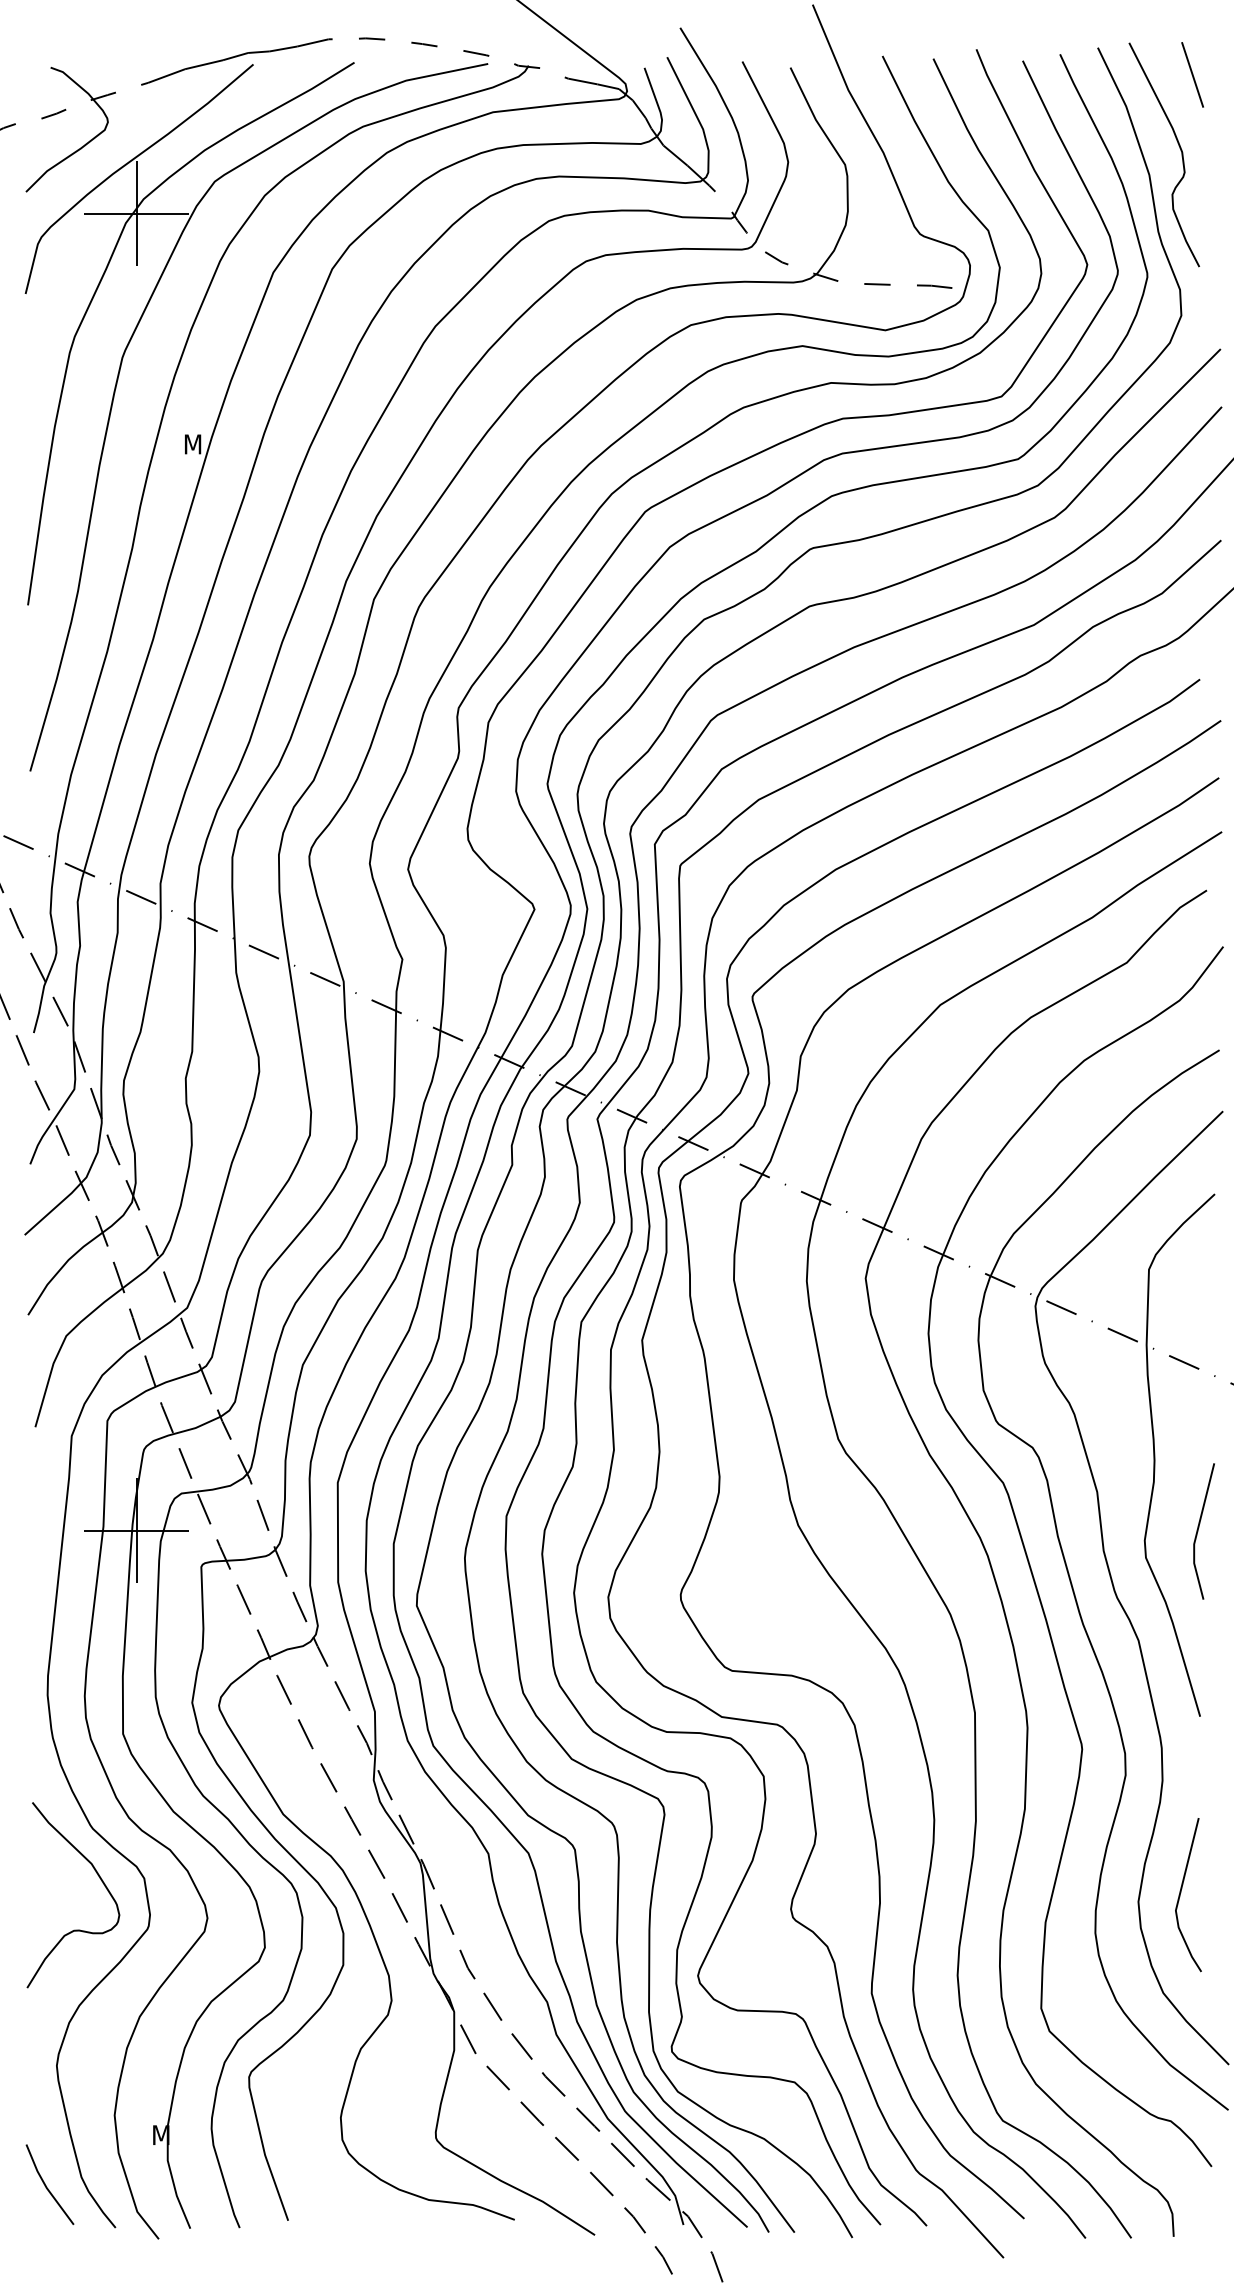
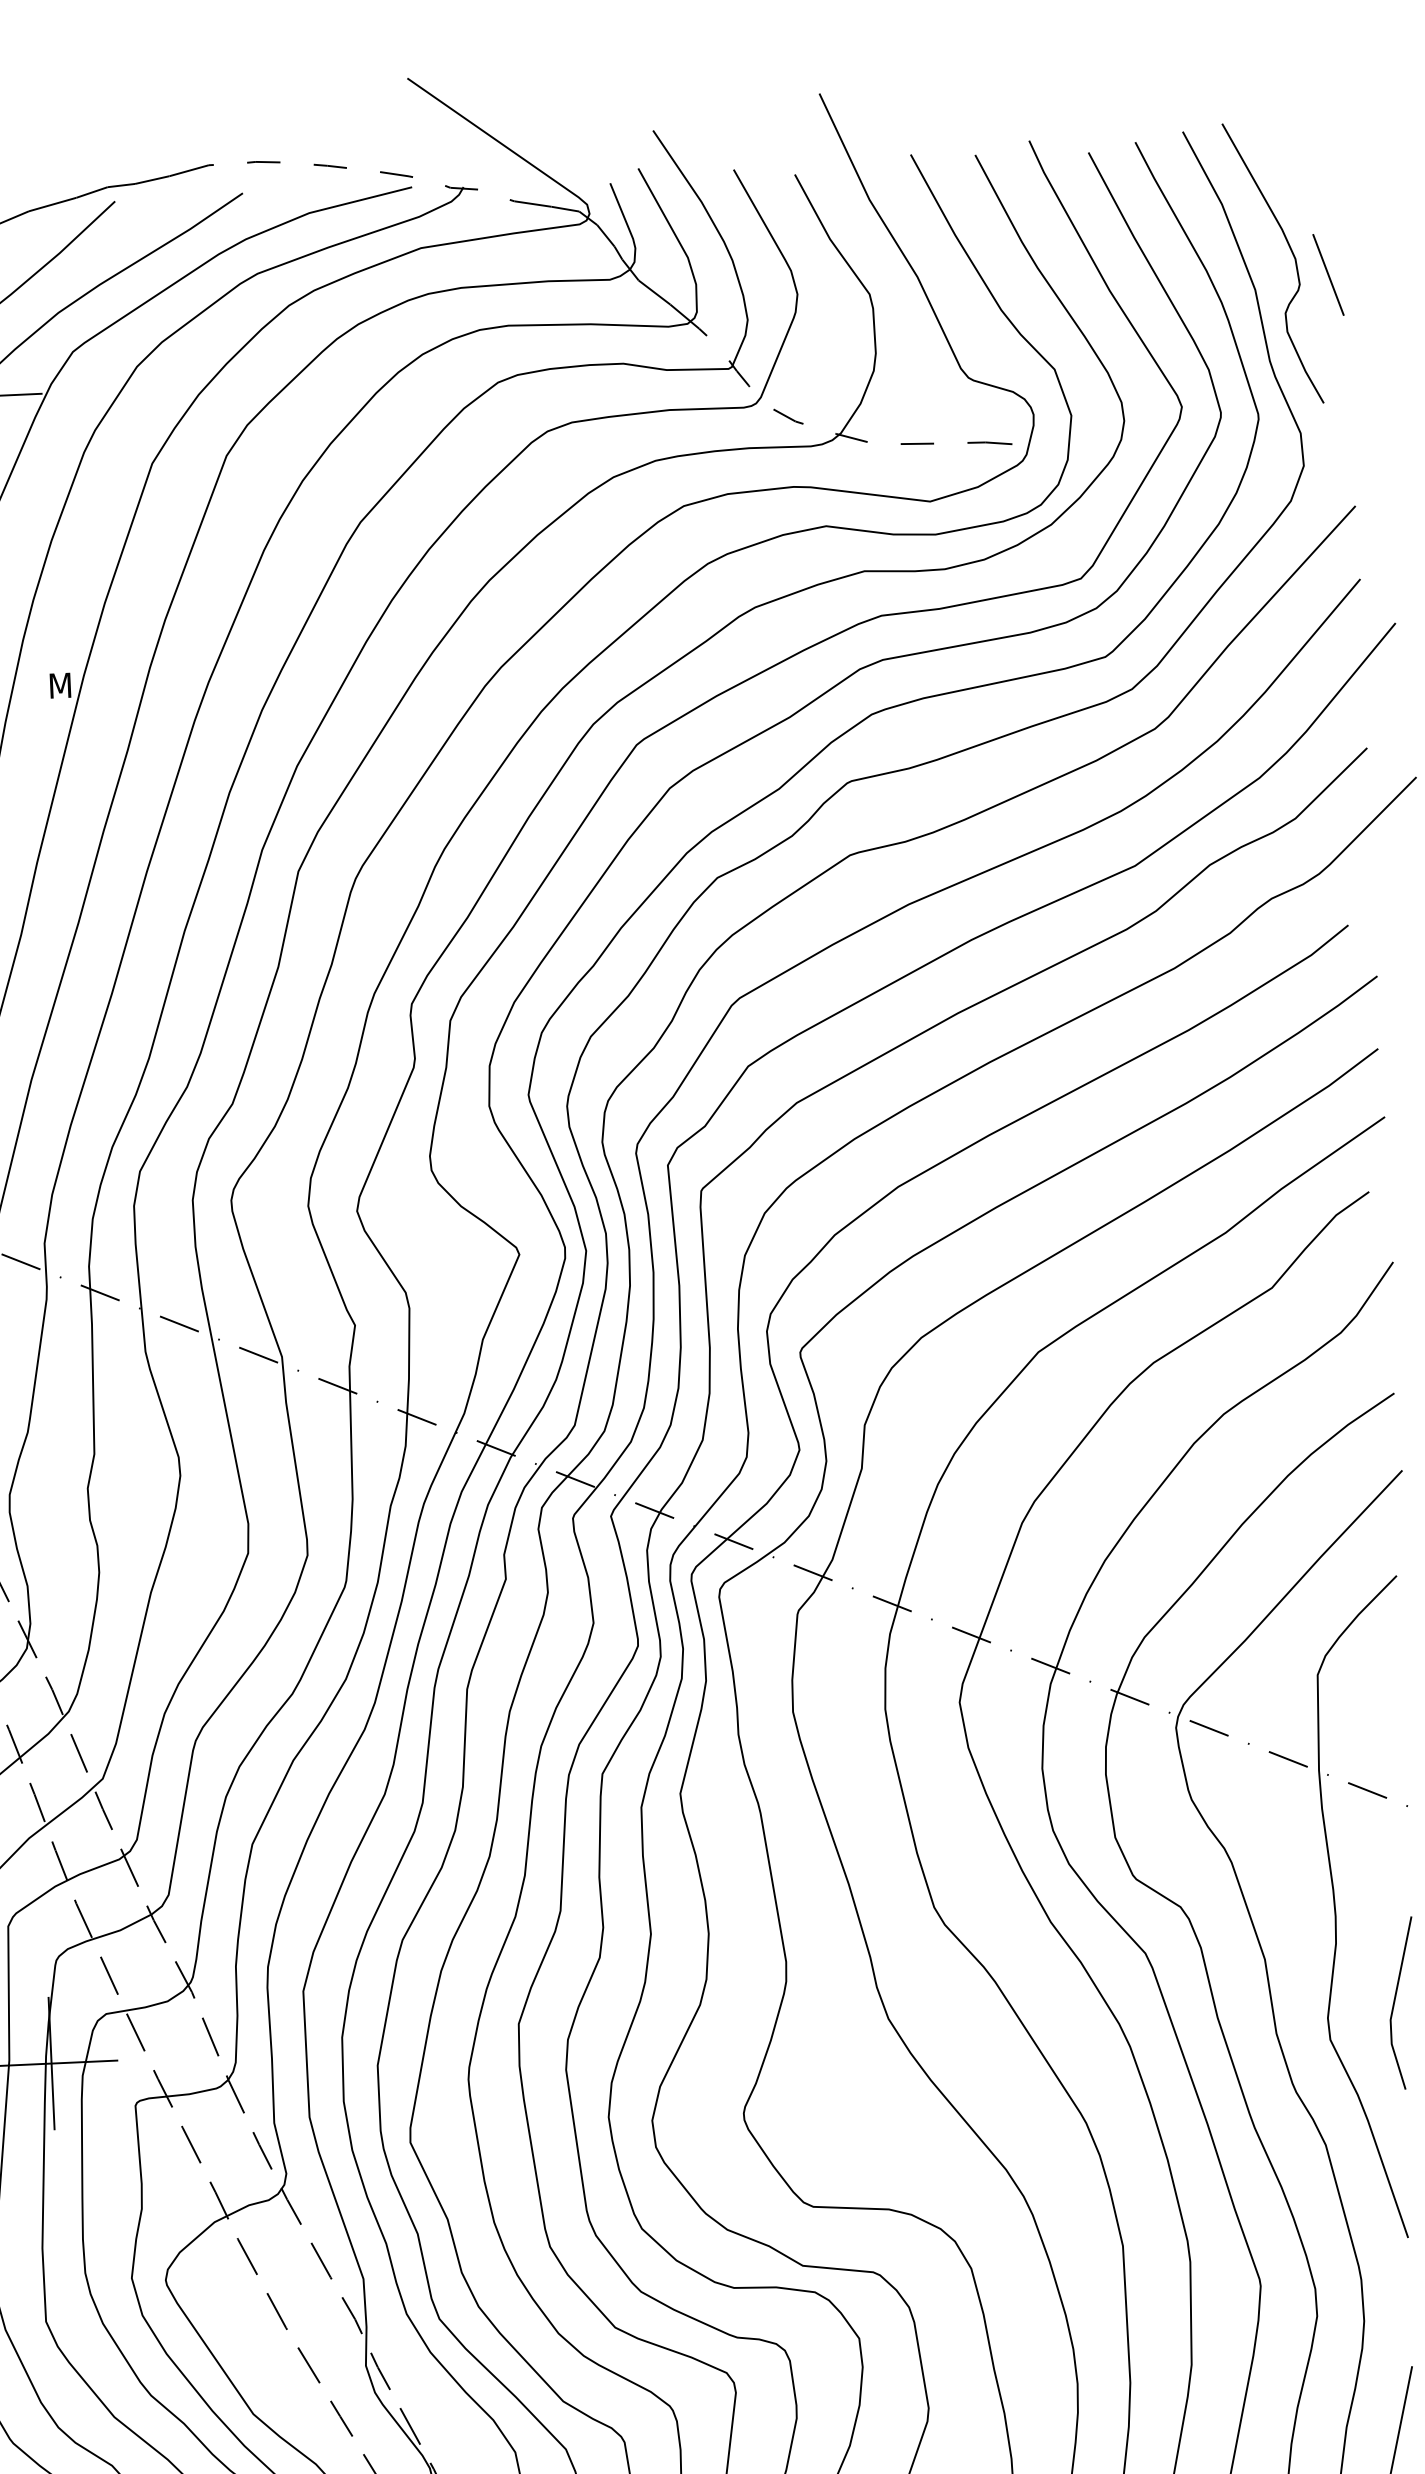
line: (1192, 74) -> (1328, 274), moved

